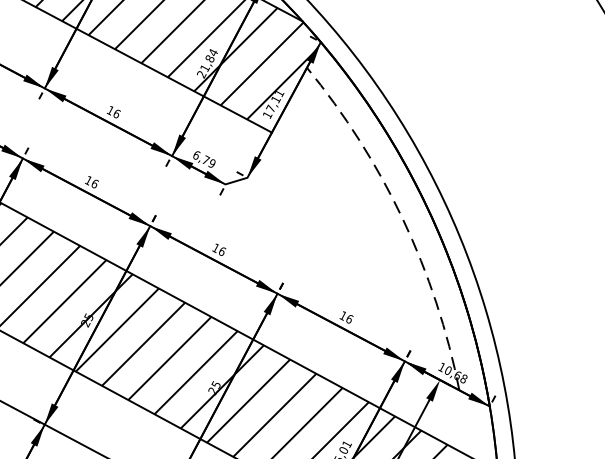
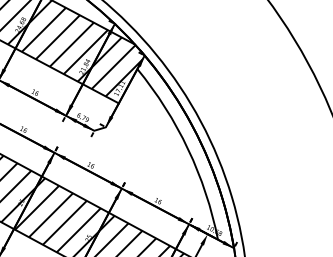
arc: (403, 219) -> (188, 149), dashed -> solid

